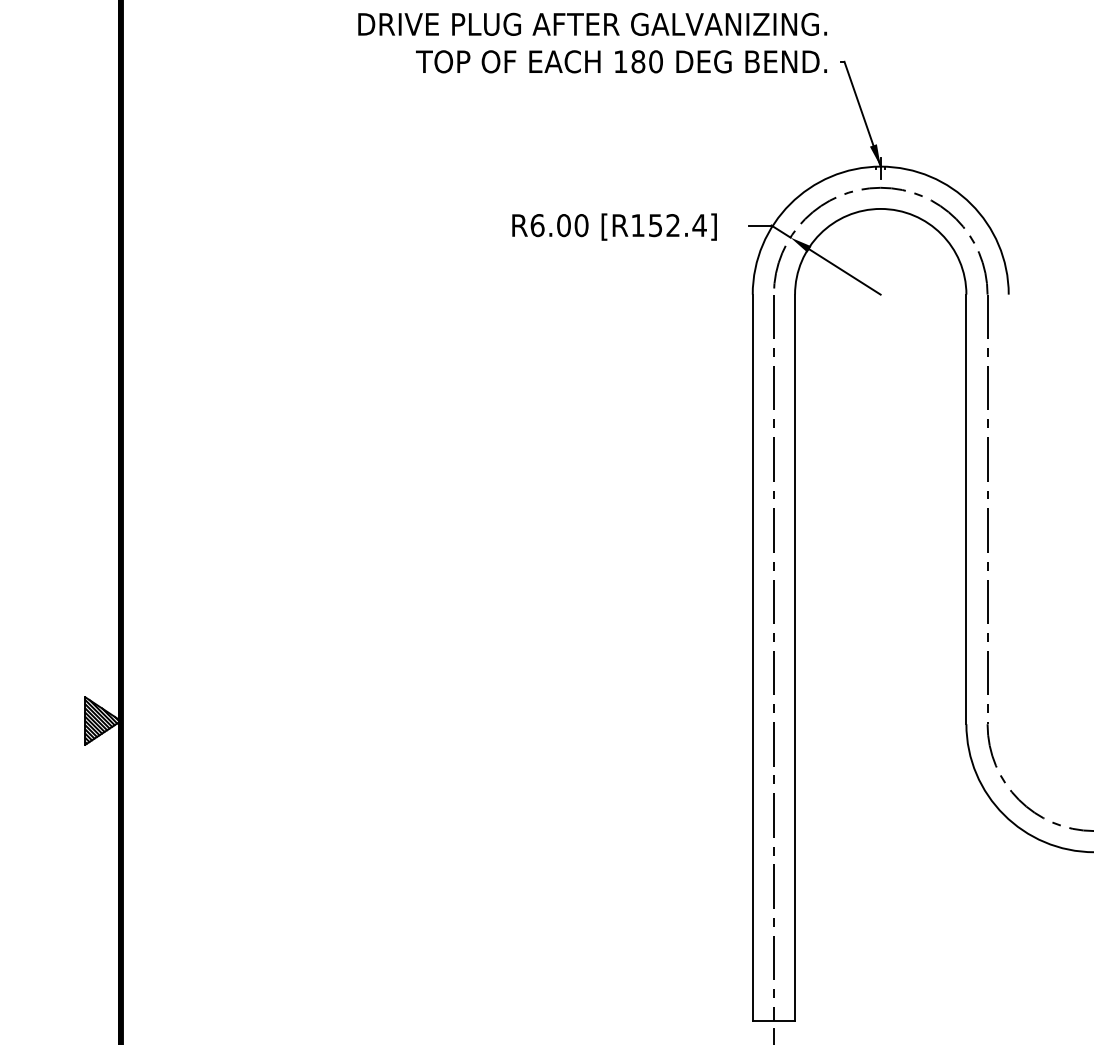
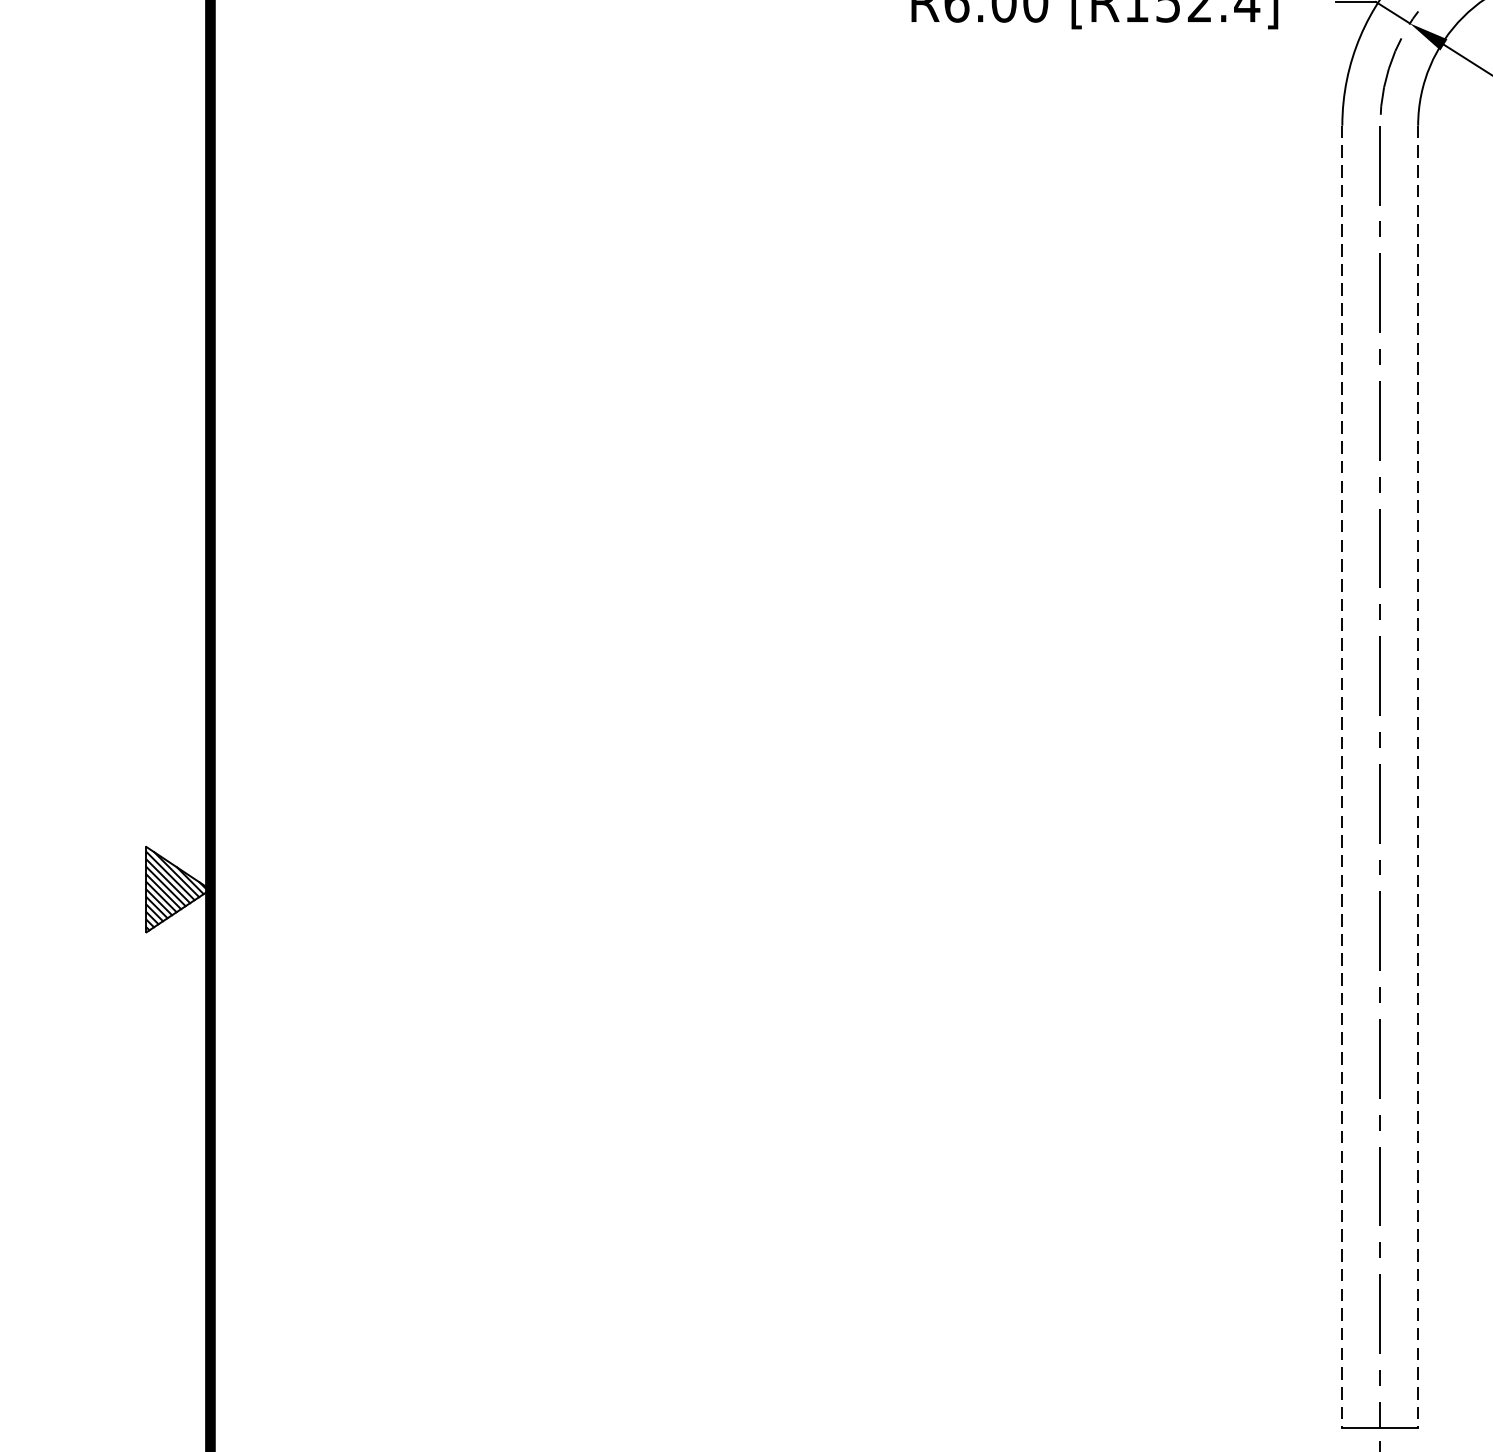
line: (752, 658) -> (1341, 777), solid -> dashed
line: (795, 658) -> (1418, 777), solid -> dashed

